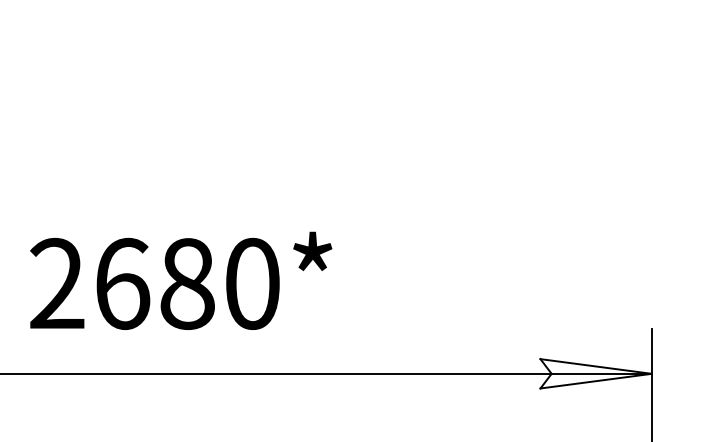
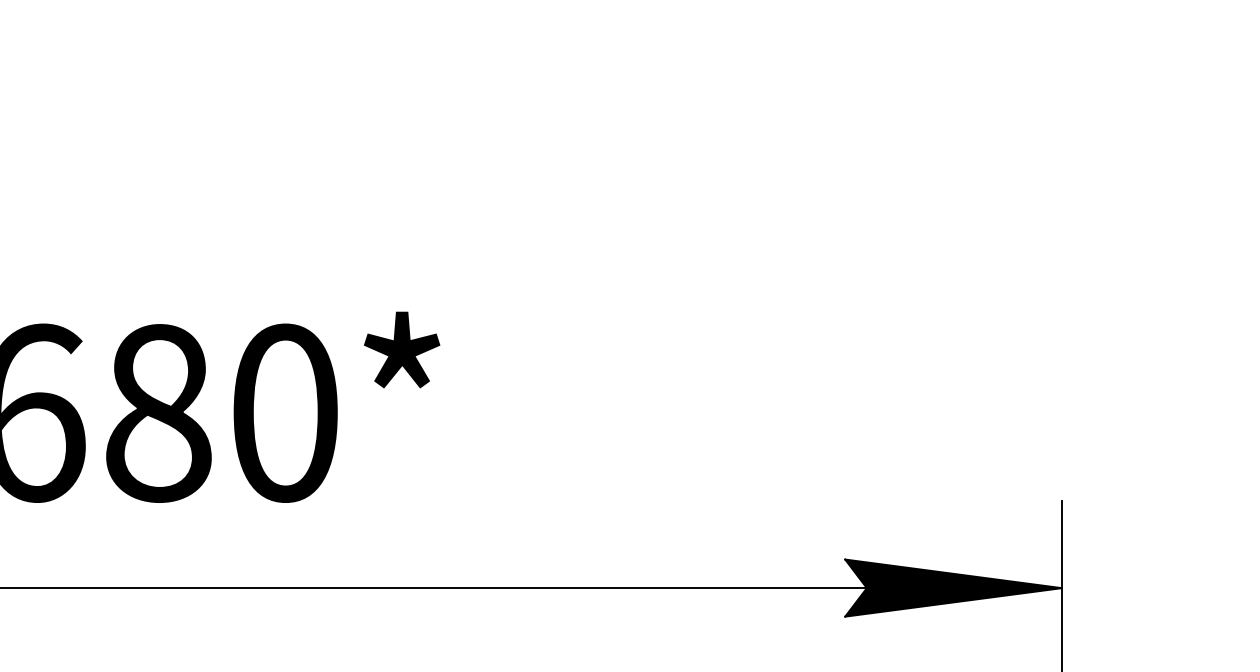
fill: (595, 373) -> (952, 587), added

